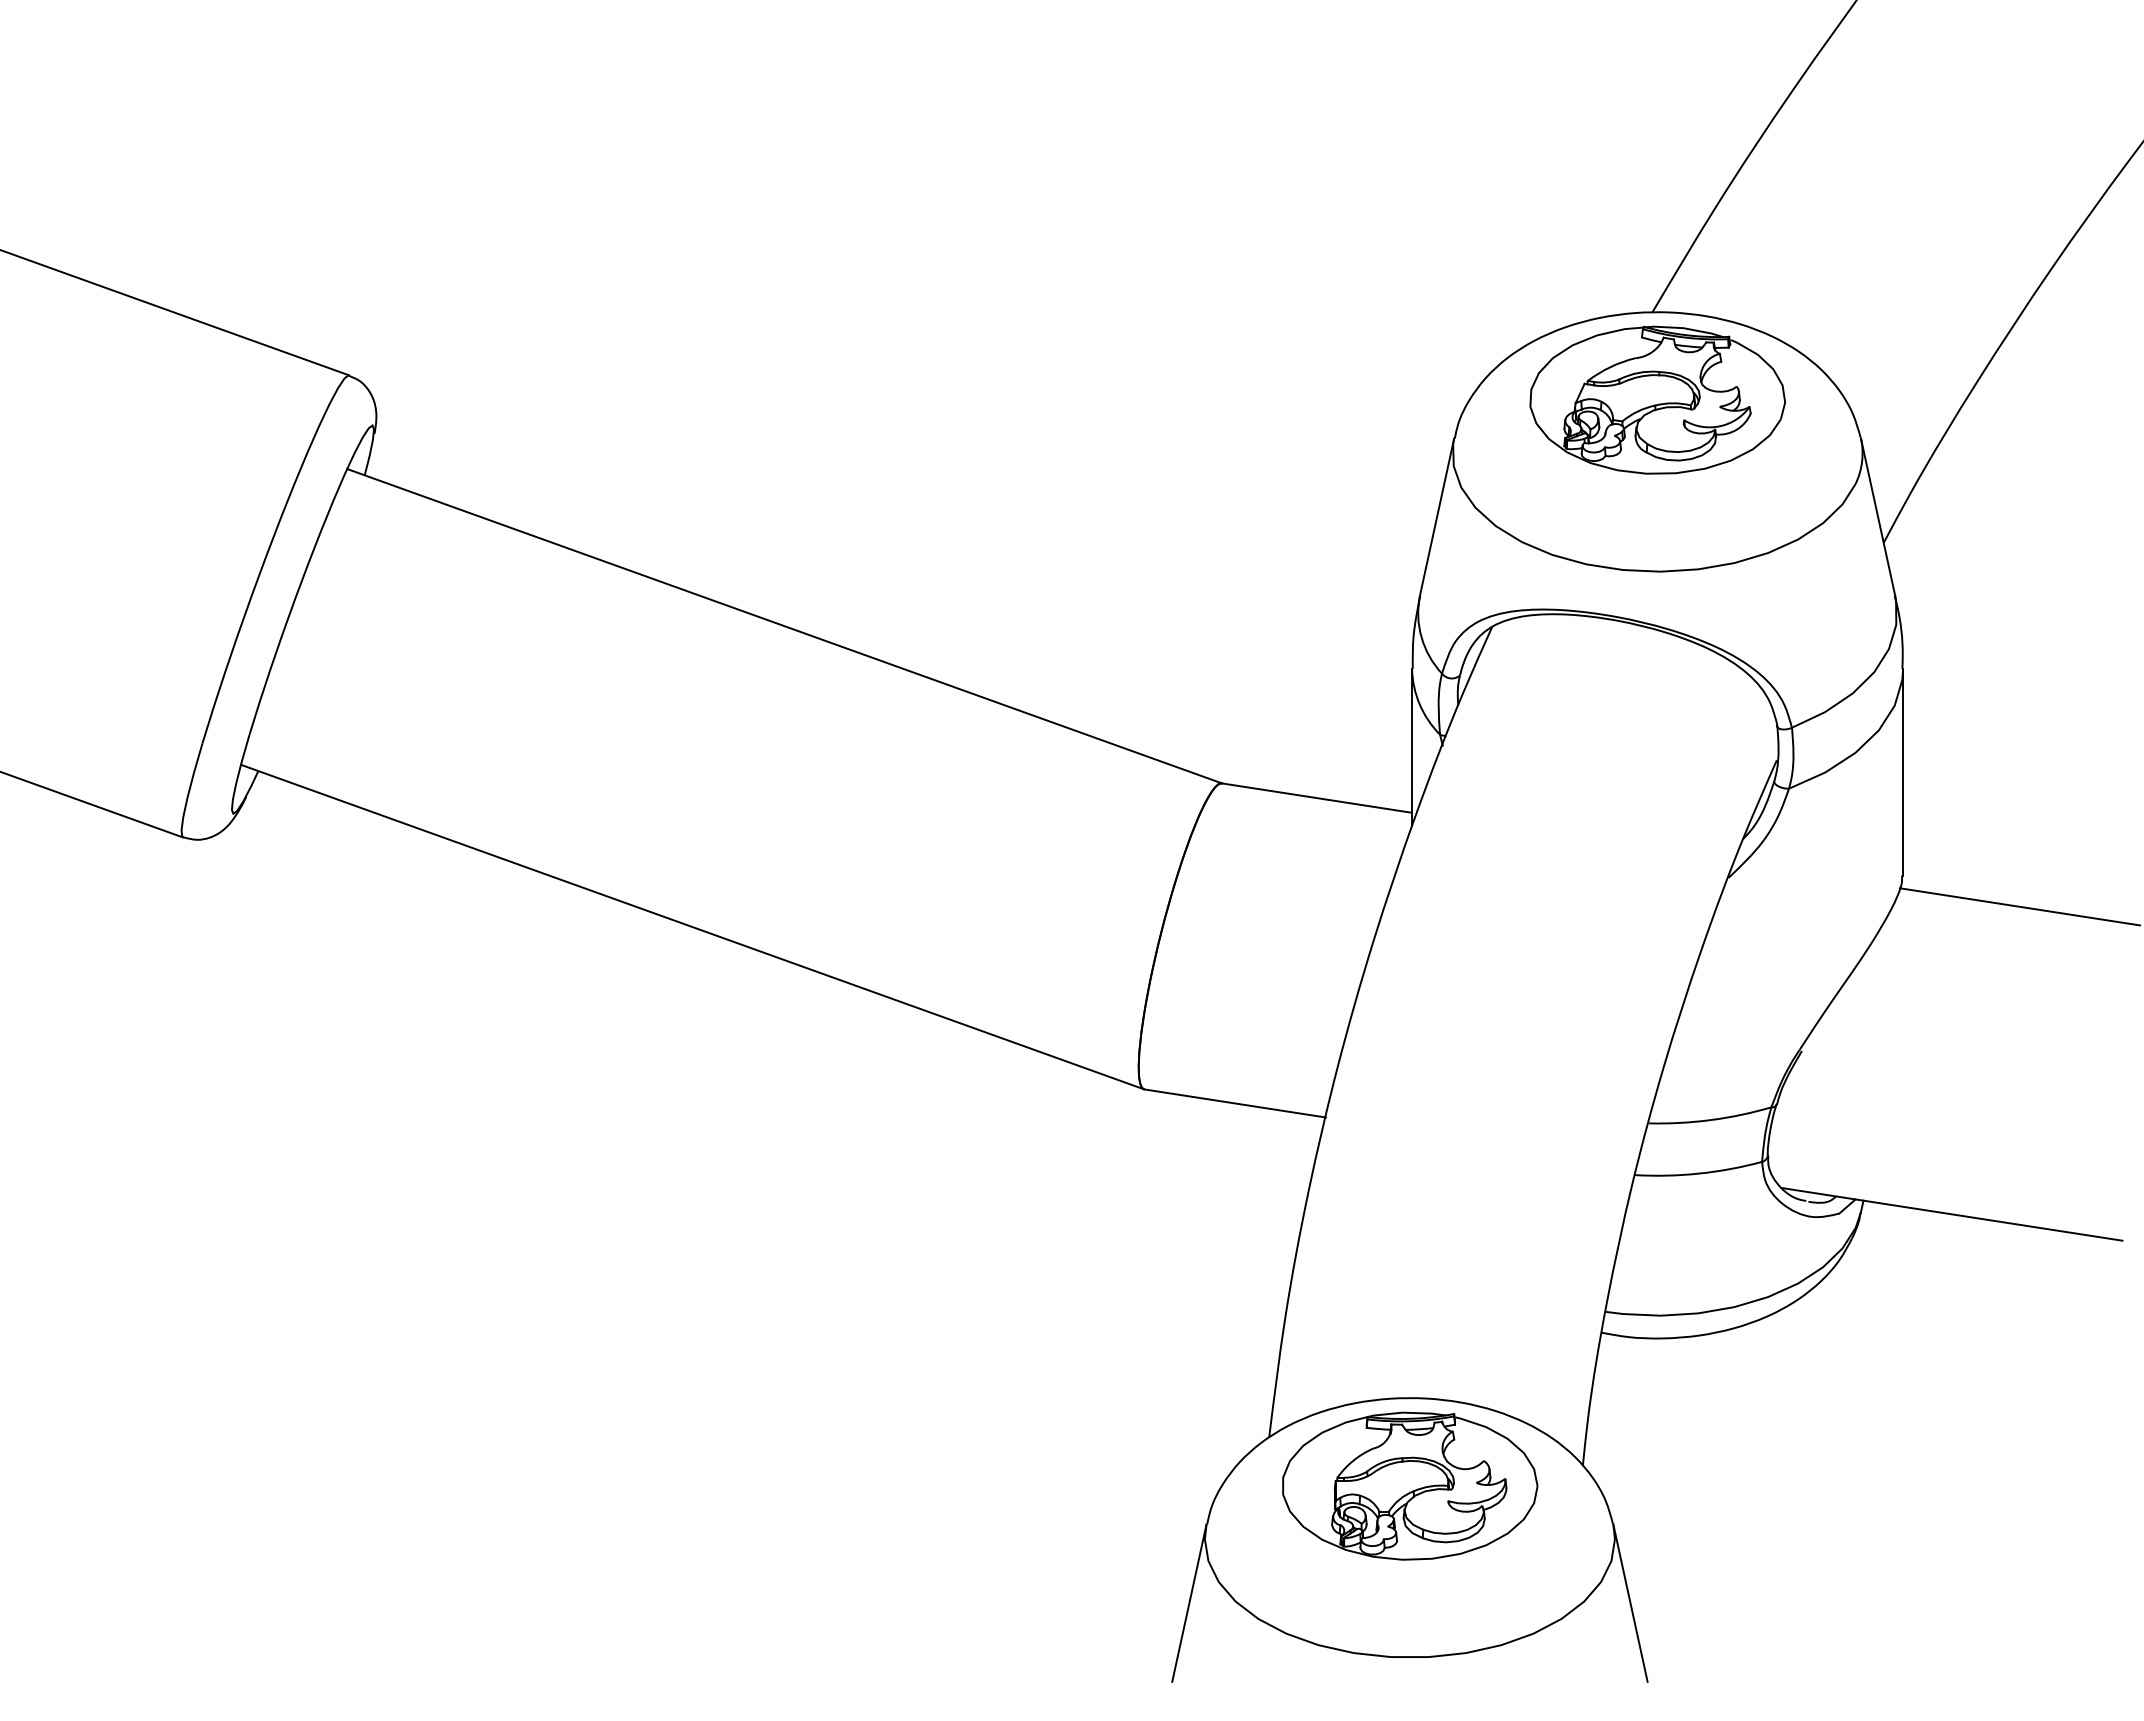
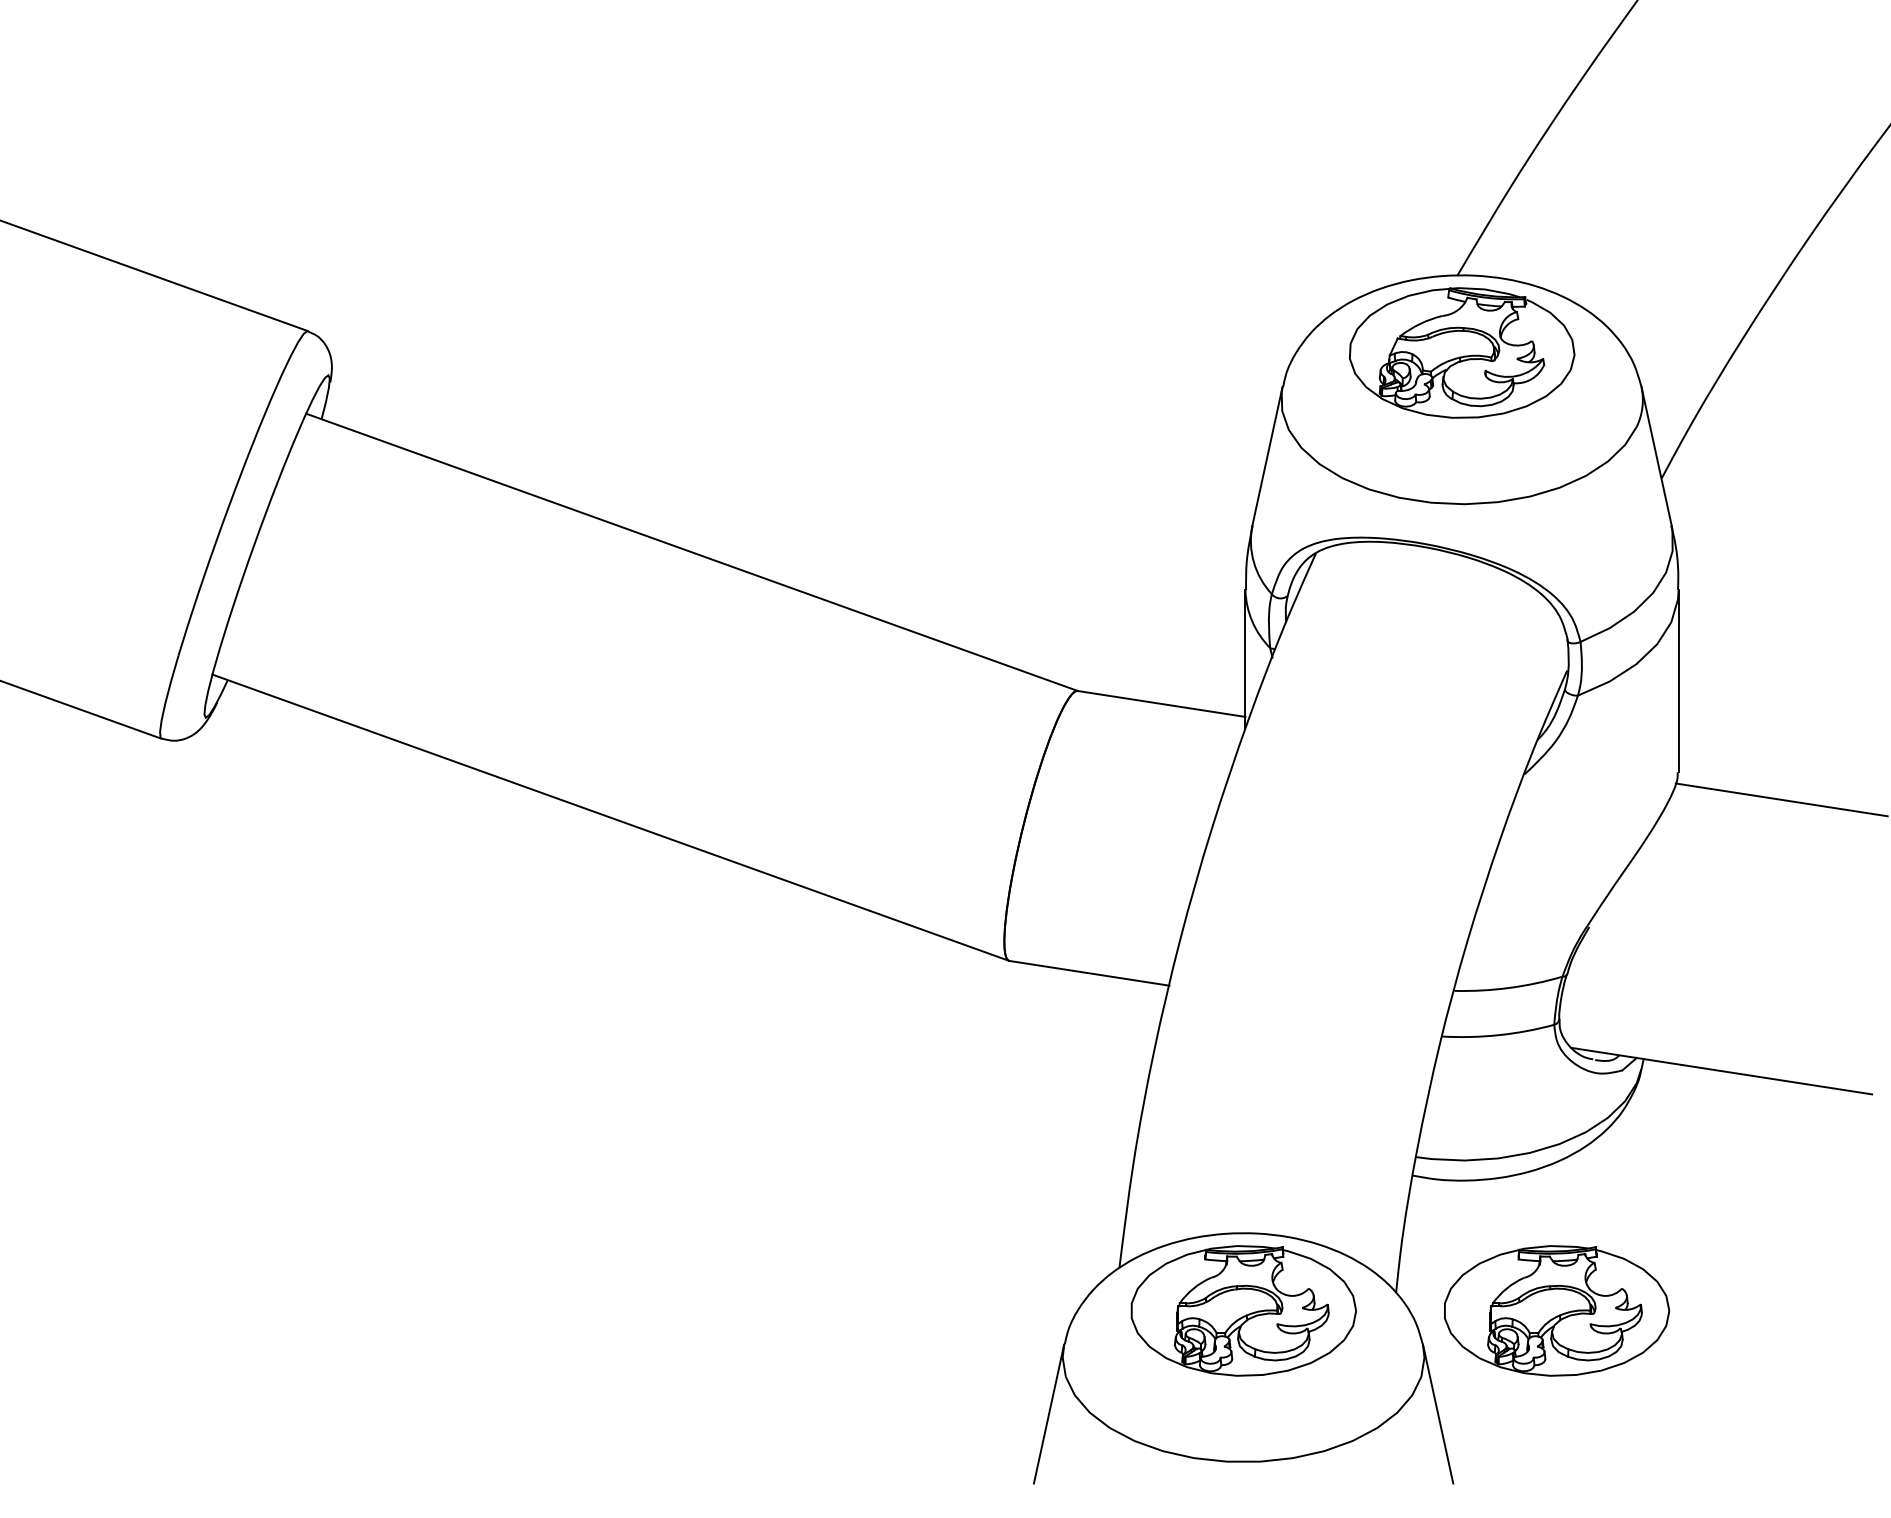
part: (1765, 1485) -> (1557, 1310), added

